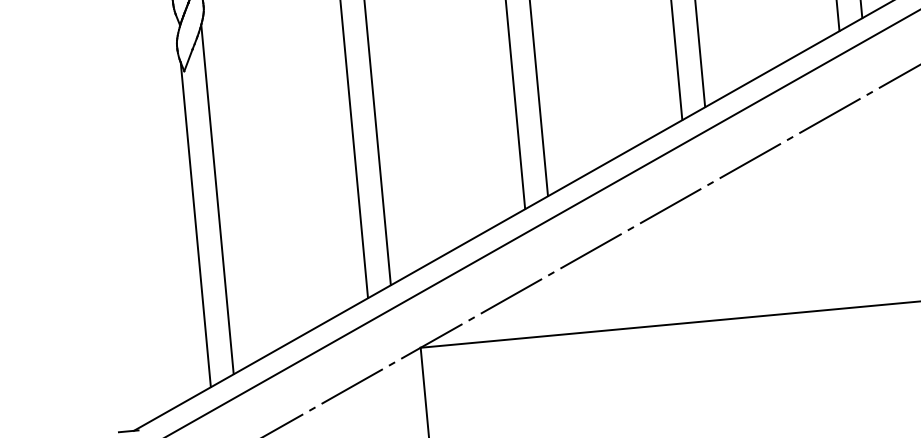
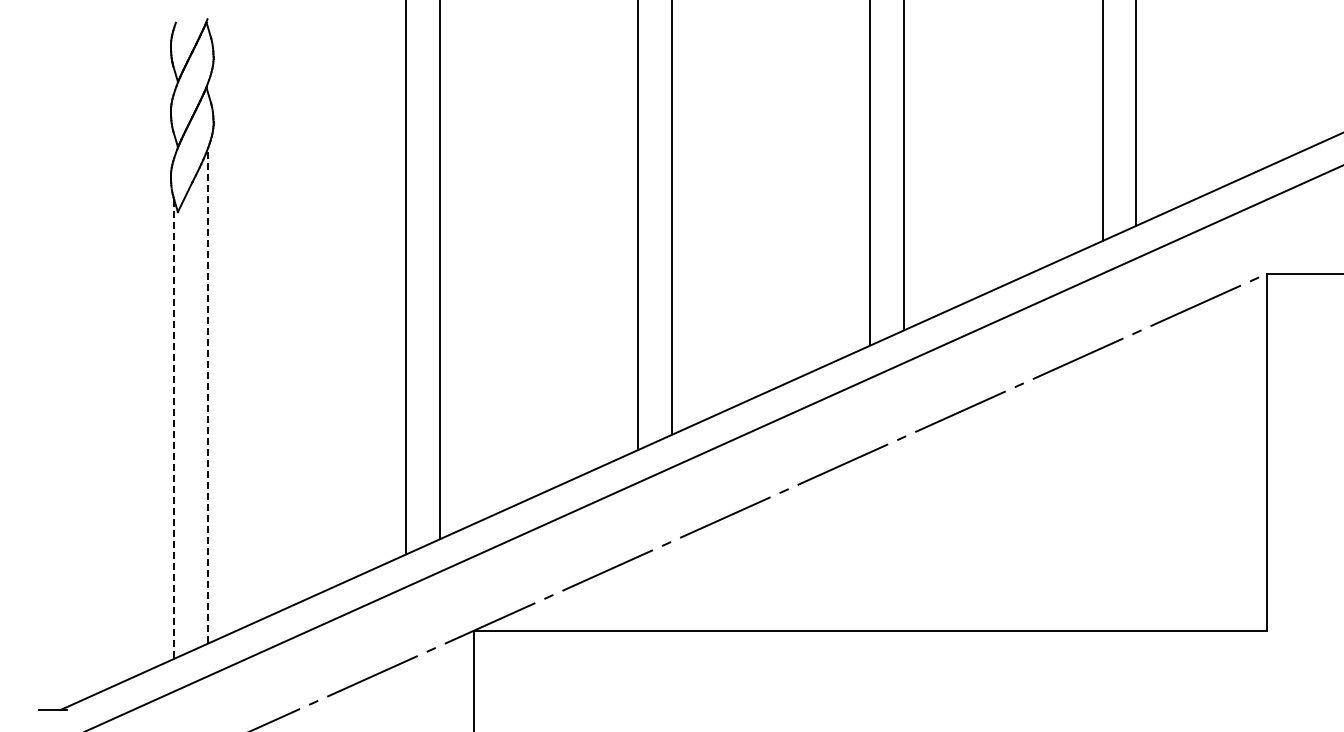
line: (217, 198) -> (207, 395), solid -> dashed
line: (196, 224) -> (174, 428), solid -> dashed

